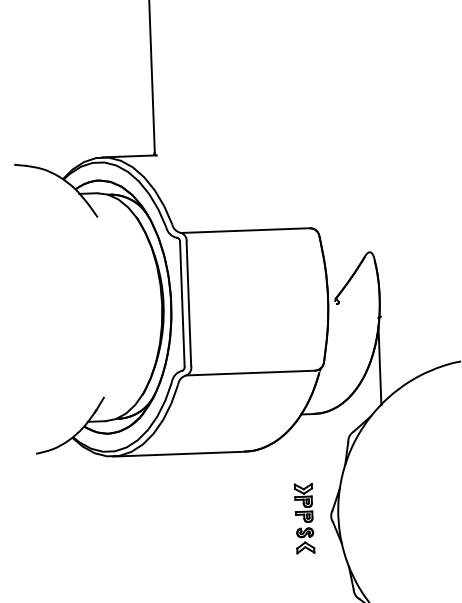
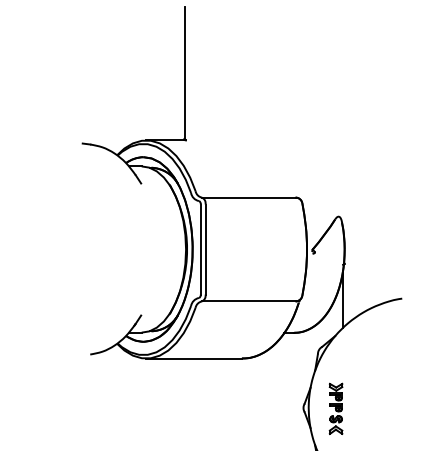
part: (303, 518) -> (335, 408), moved

